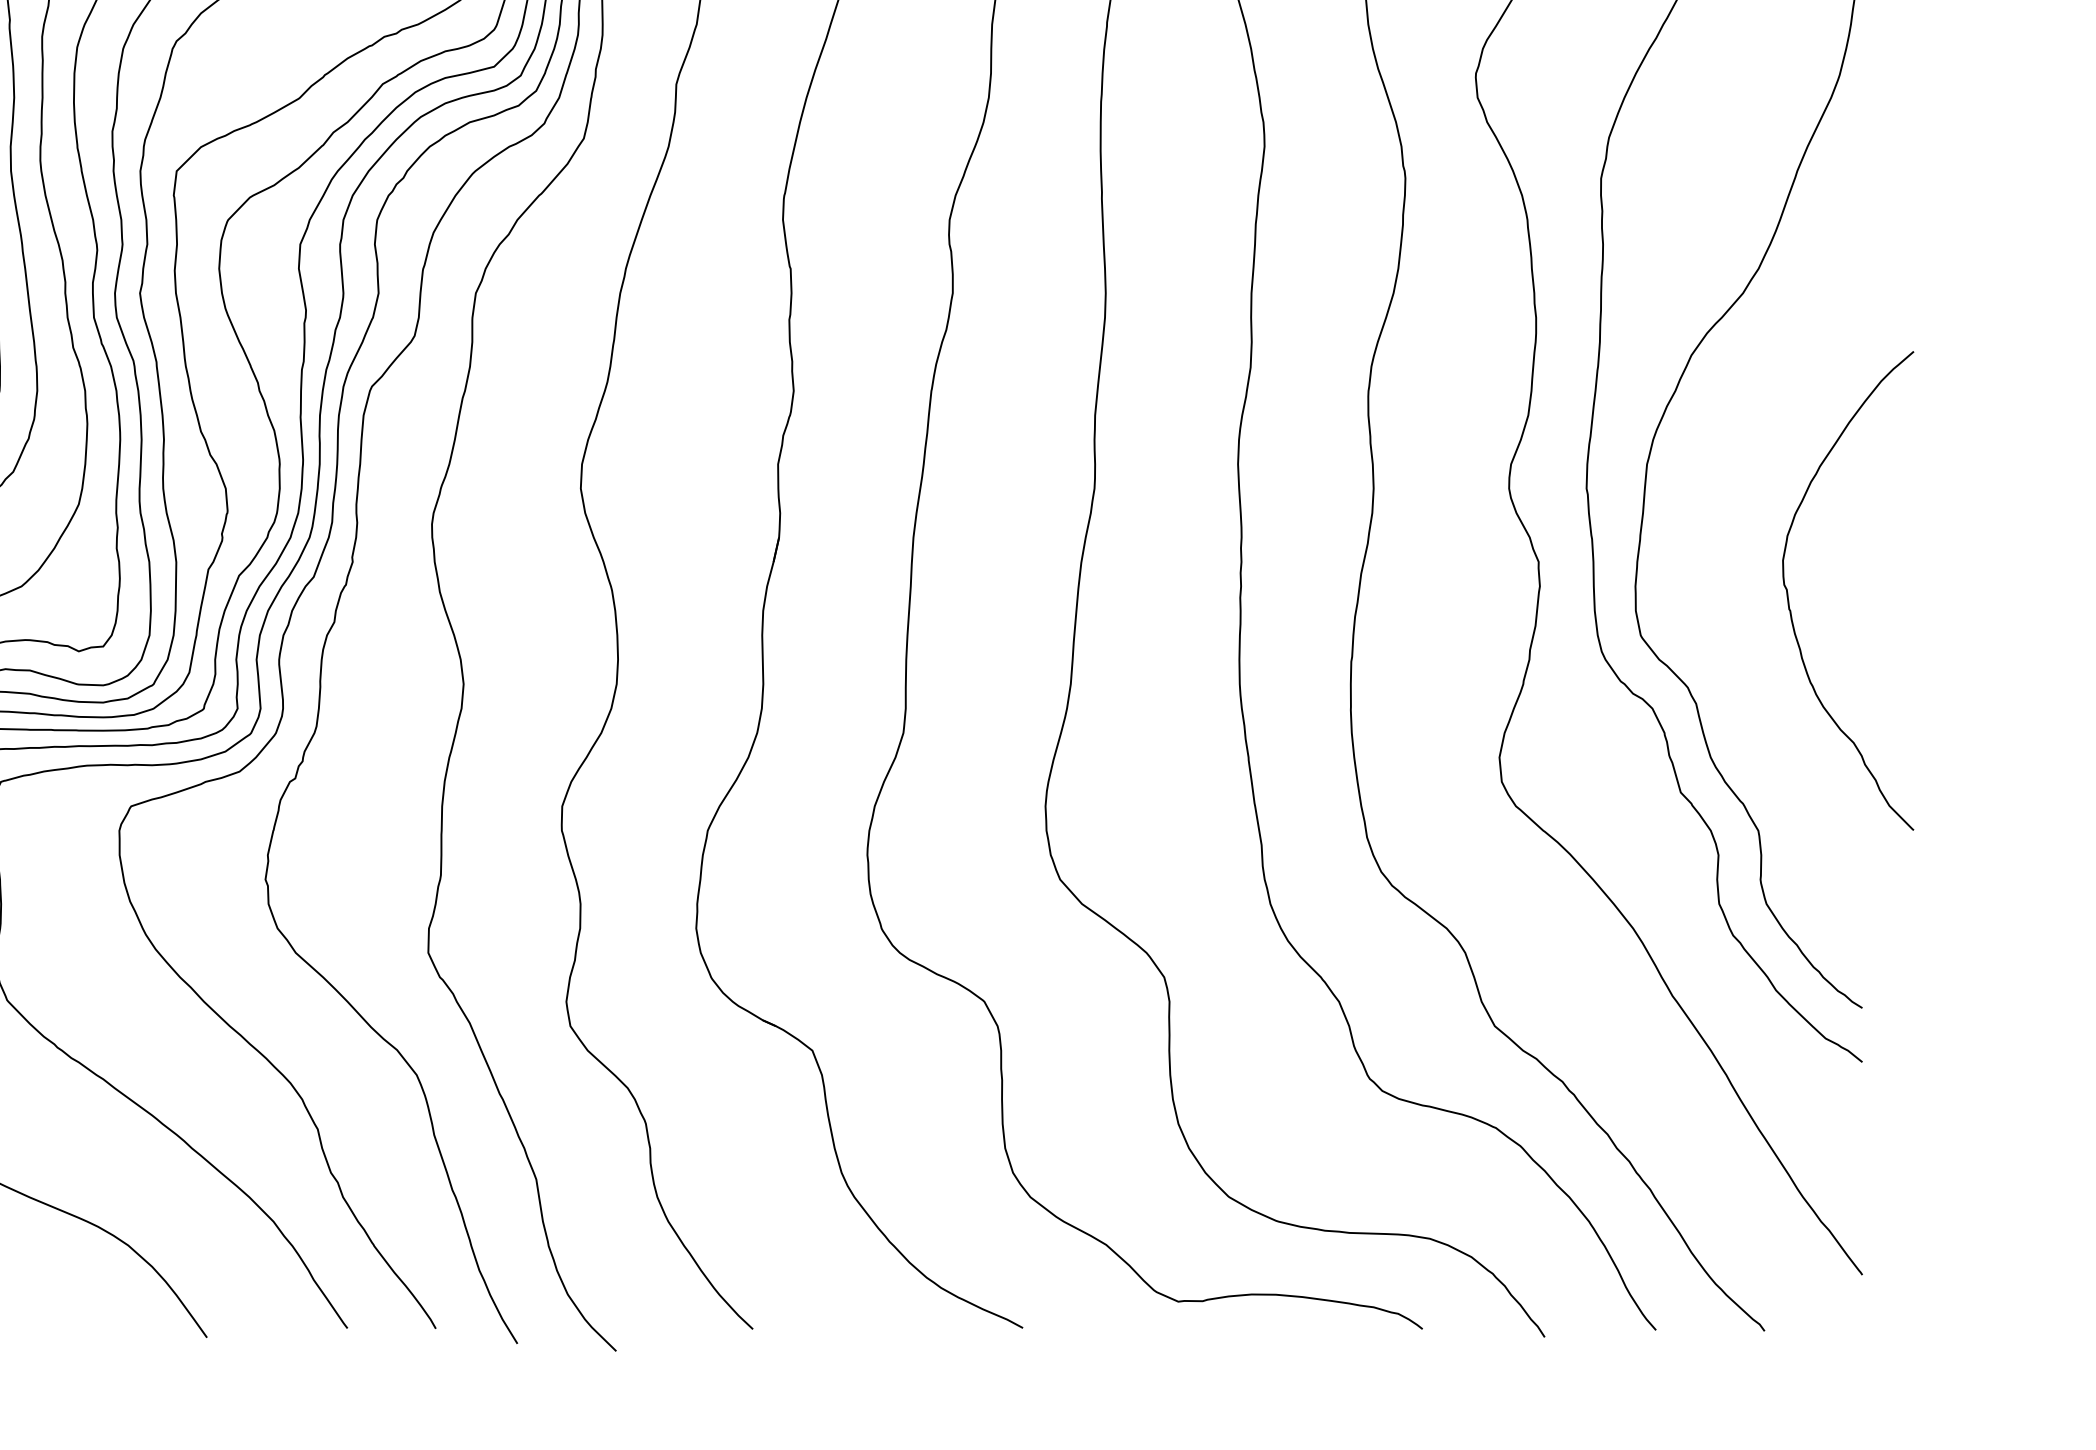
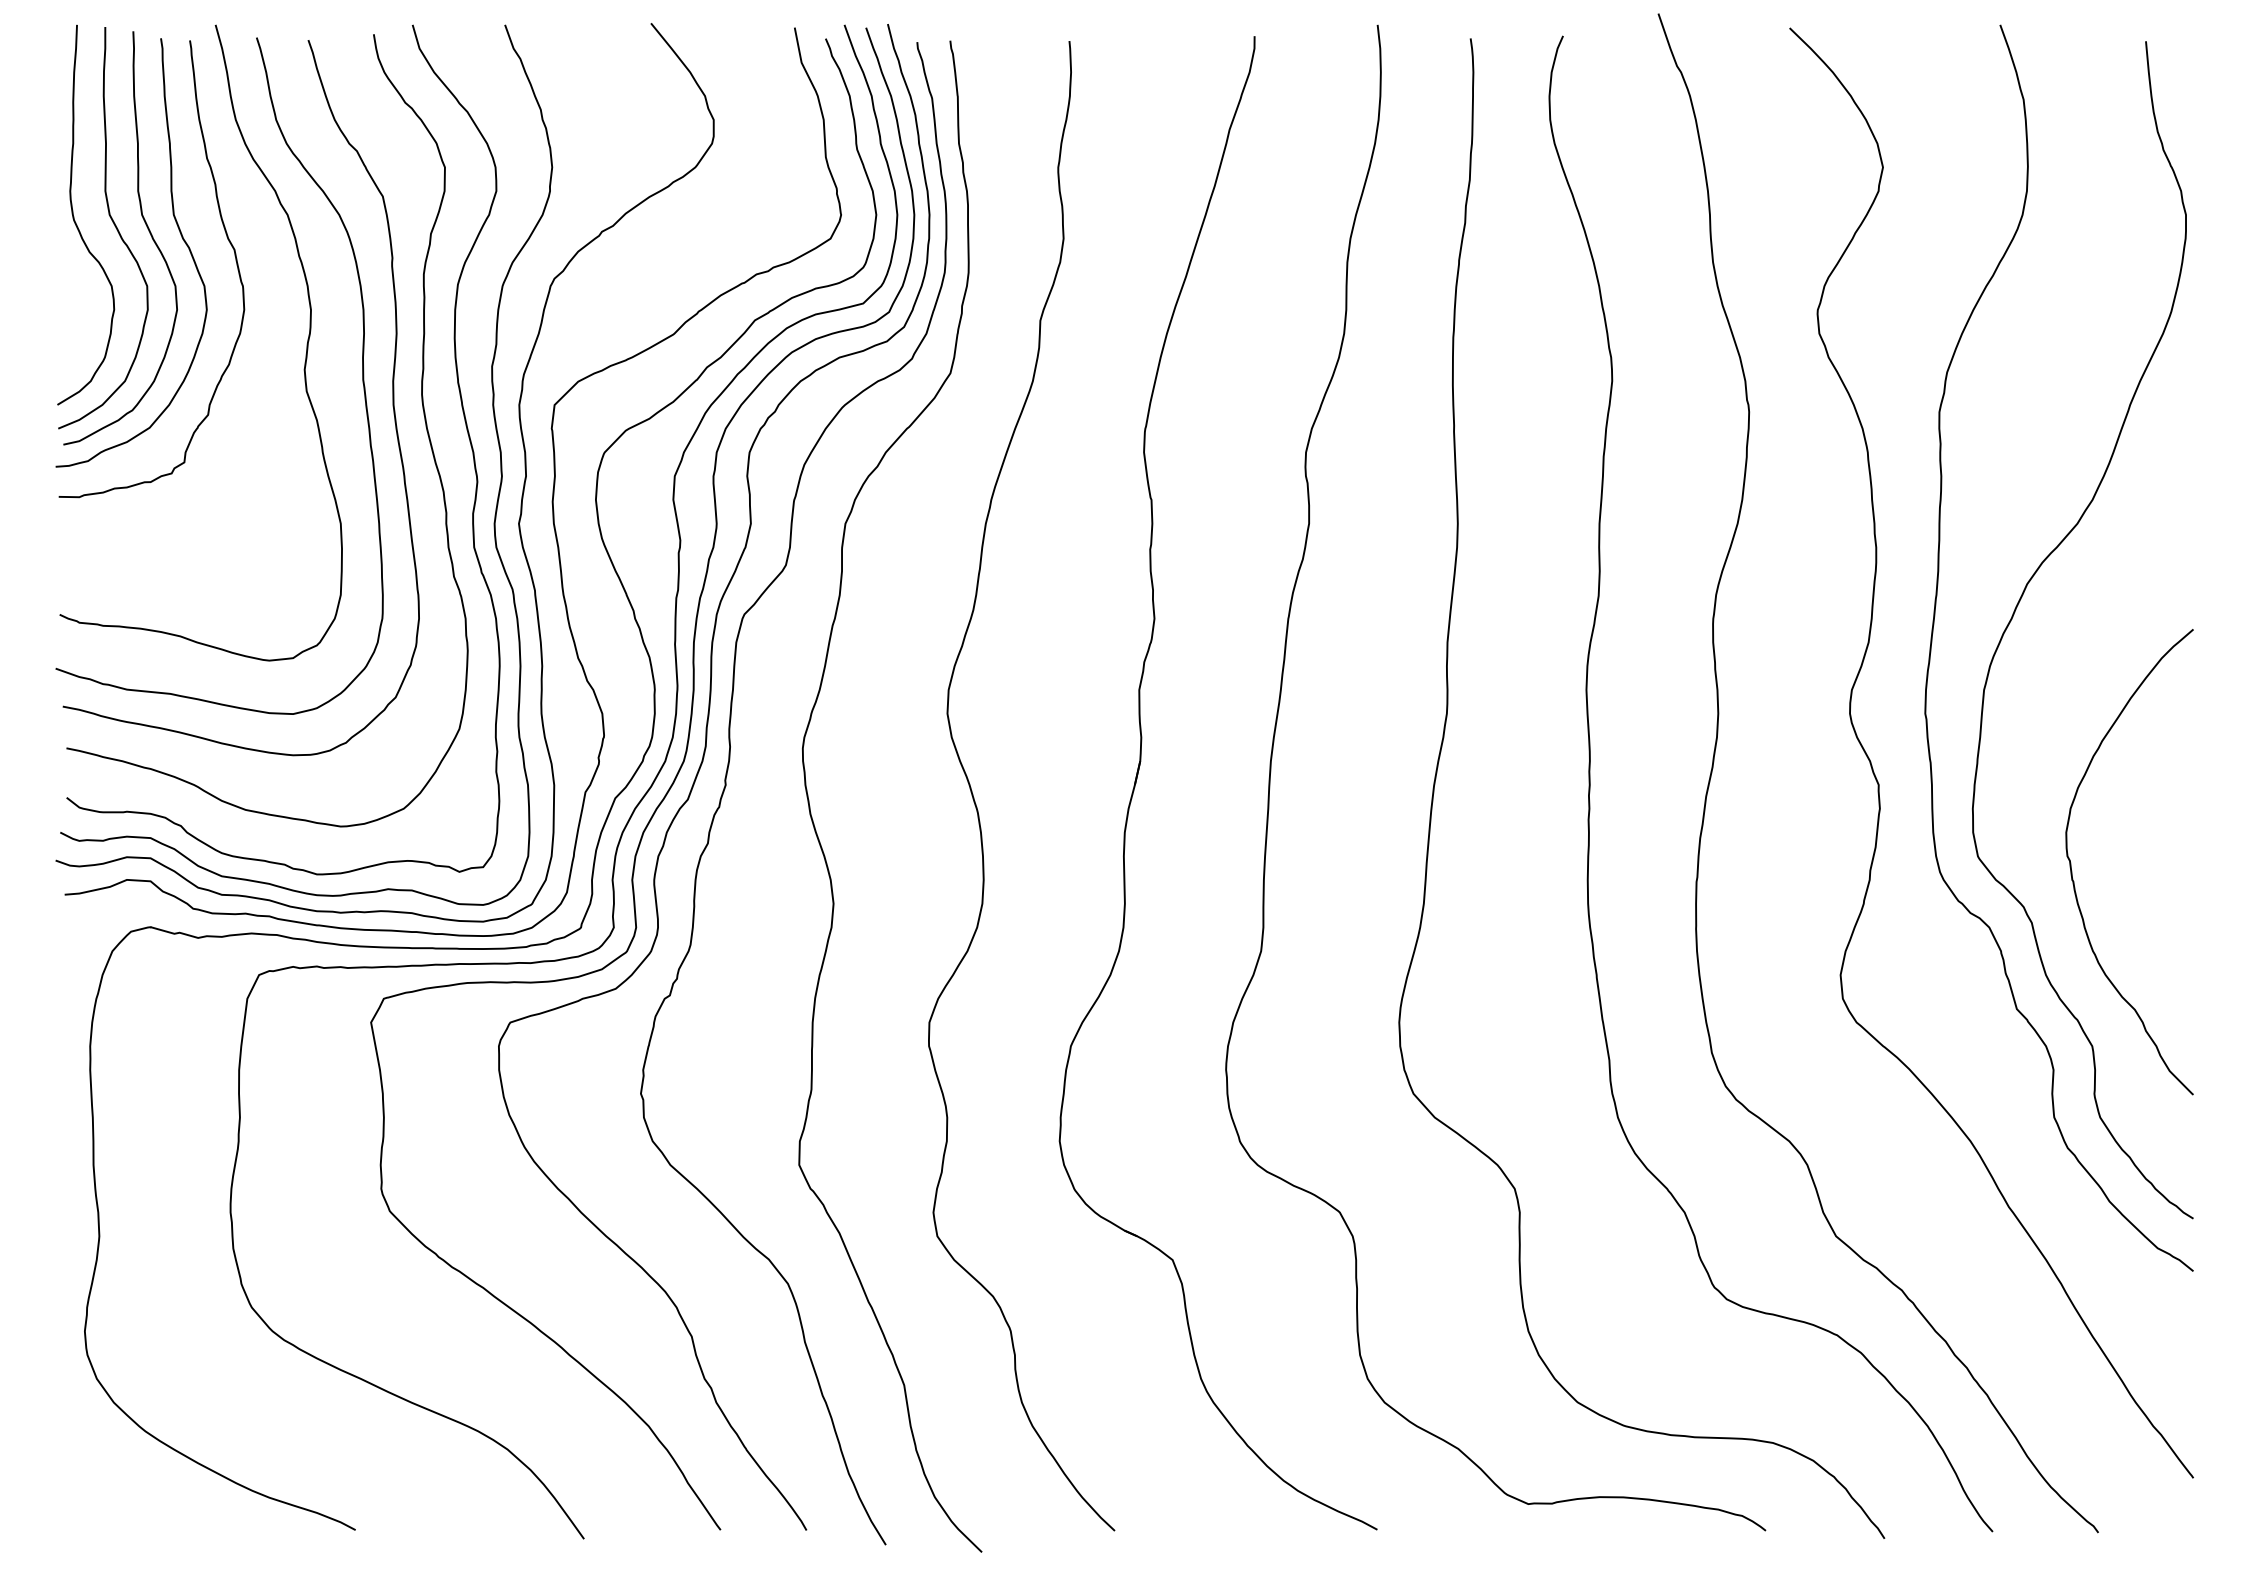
curve: (1789, 599) -> (2072, 870), moved

